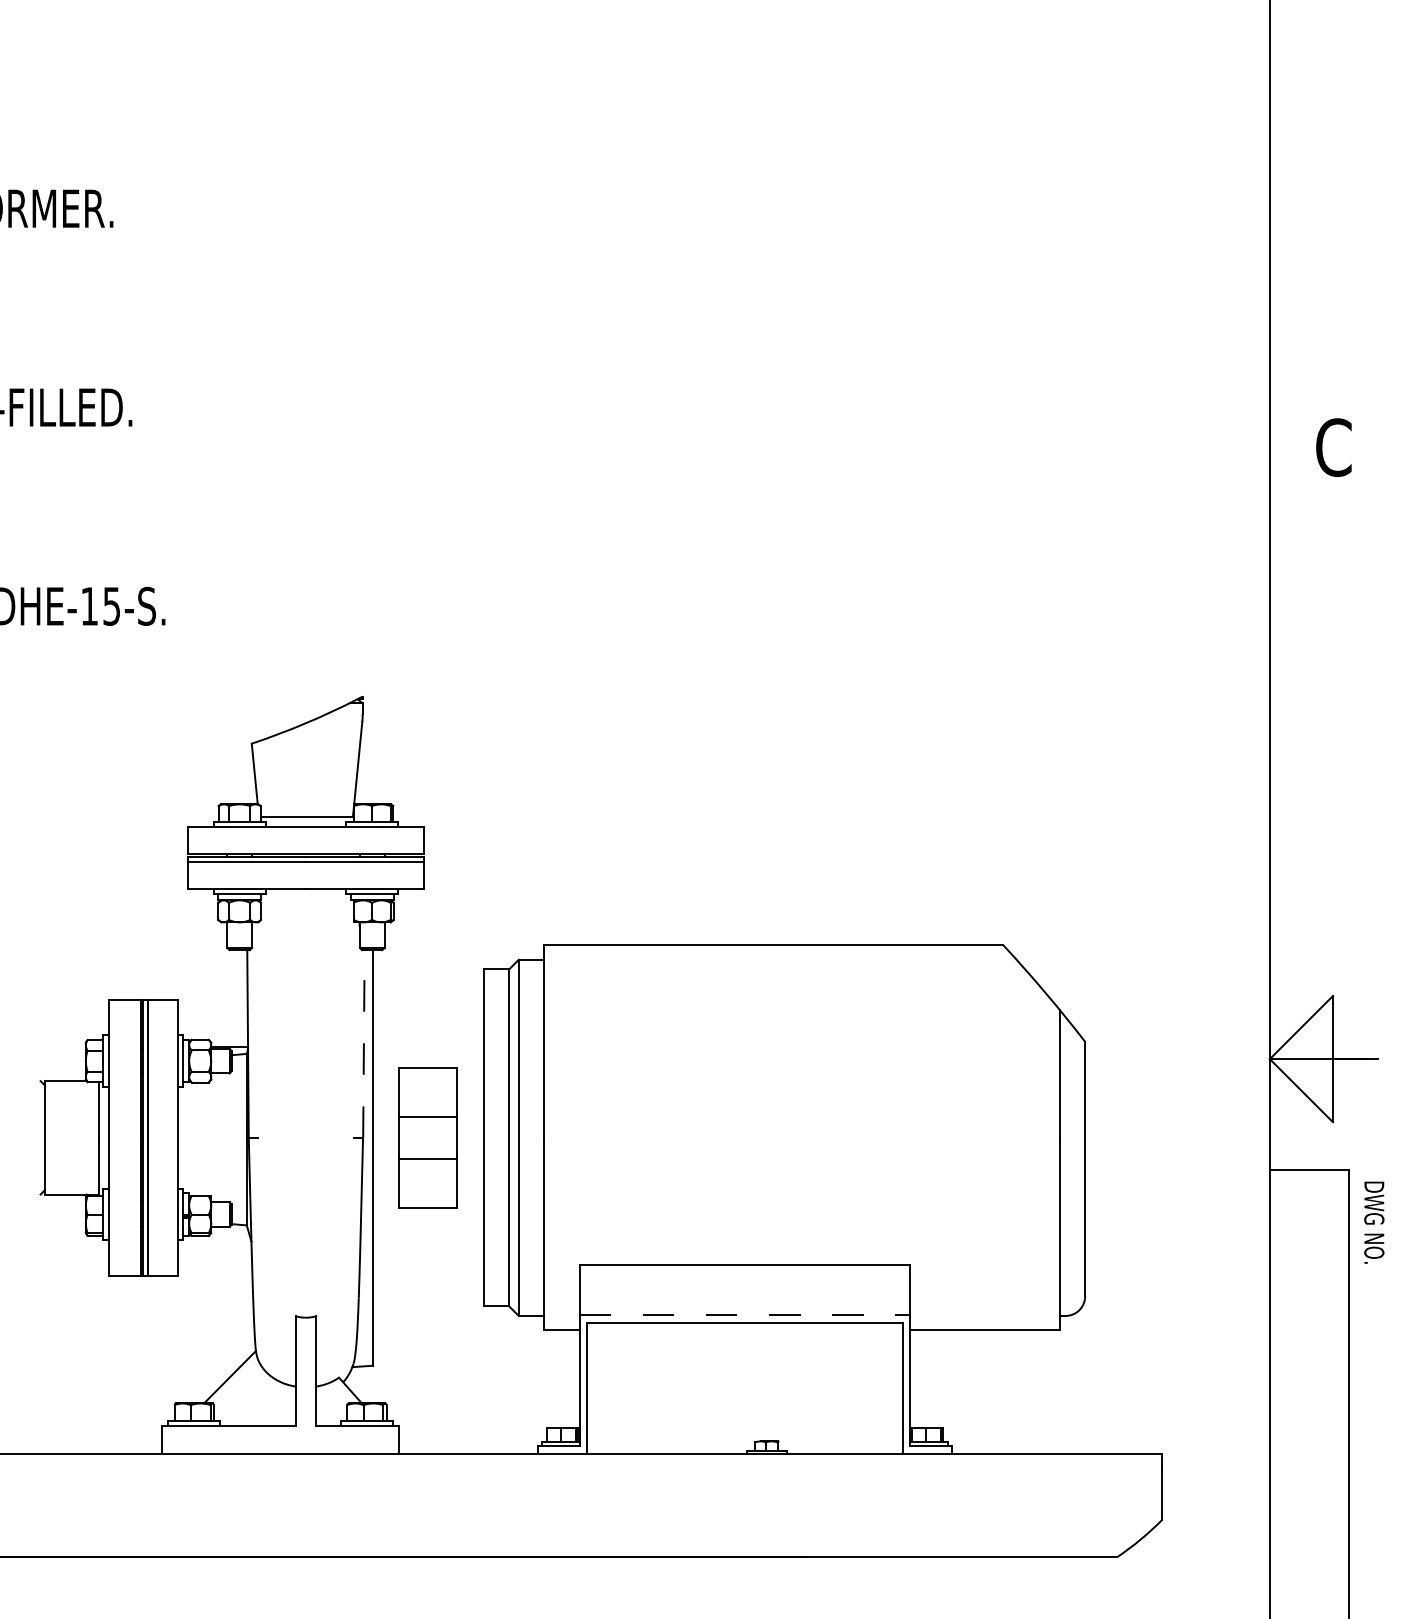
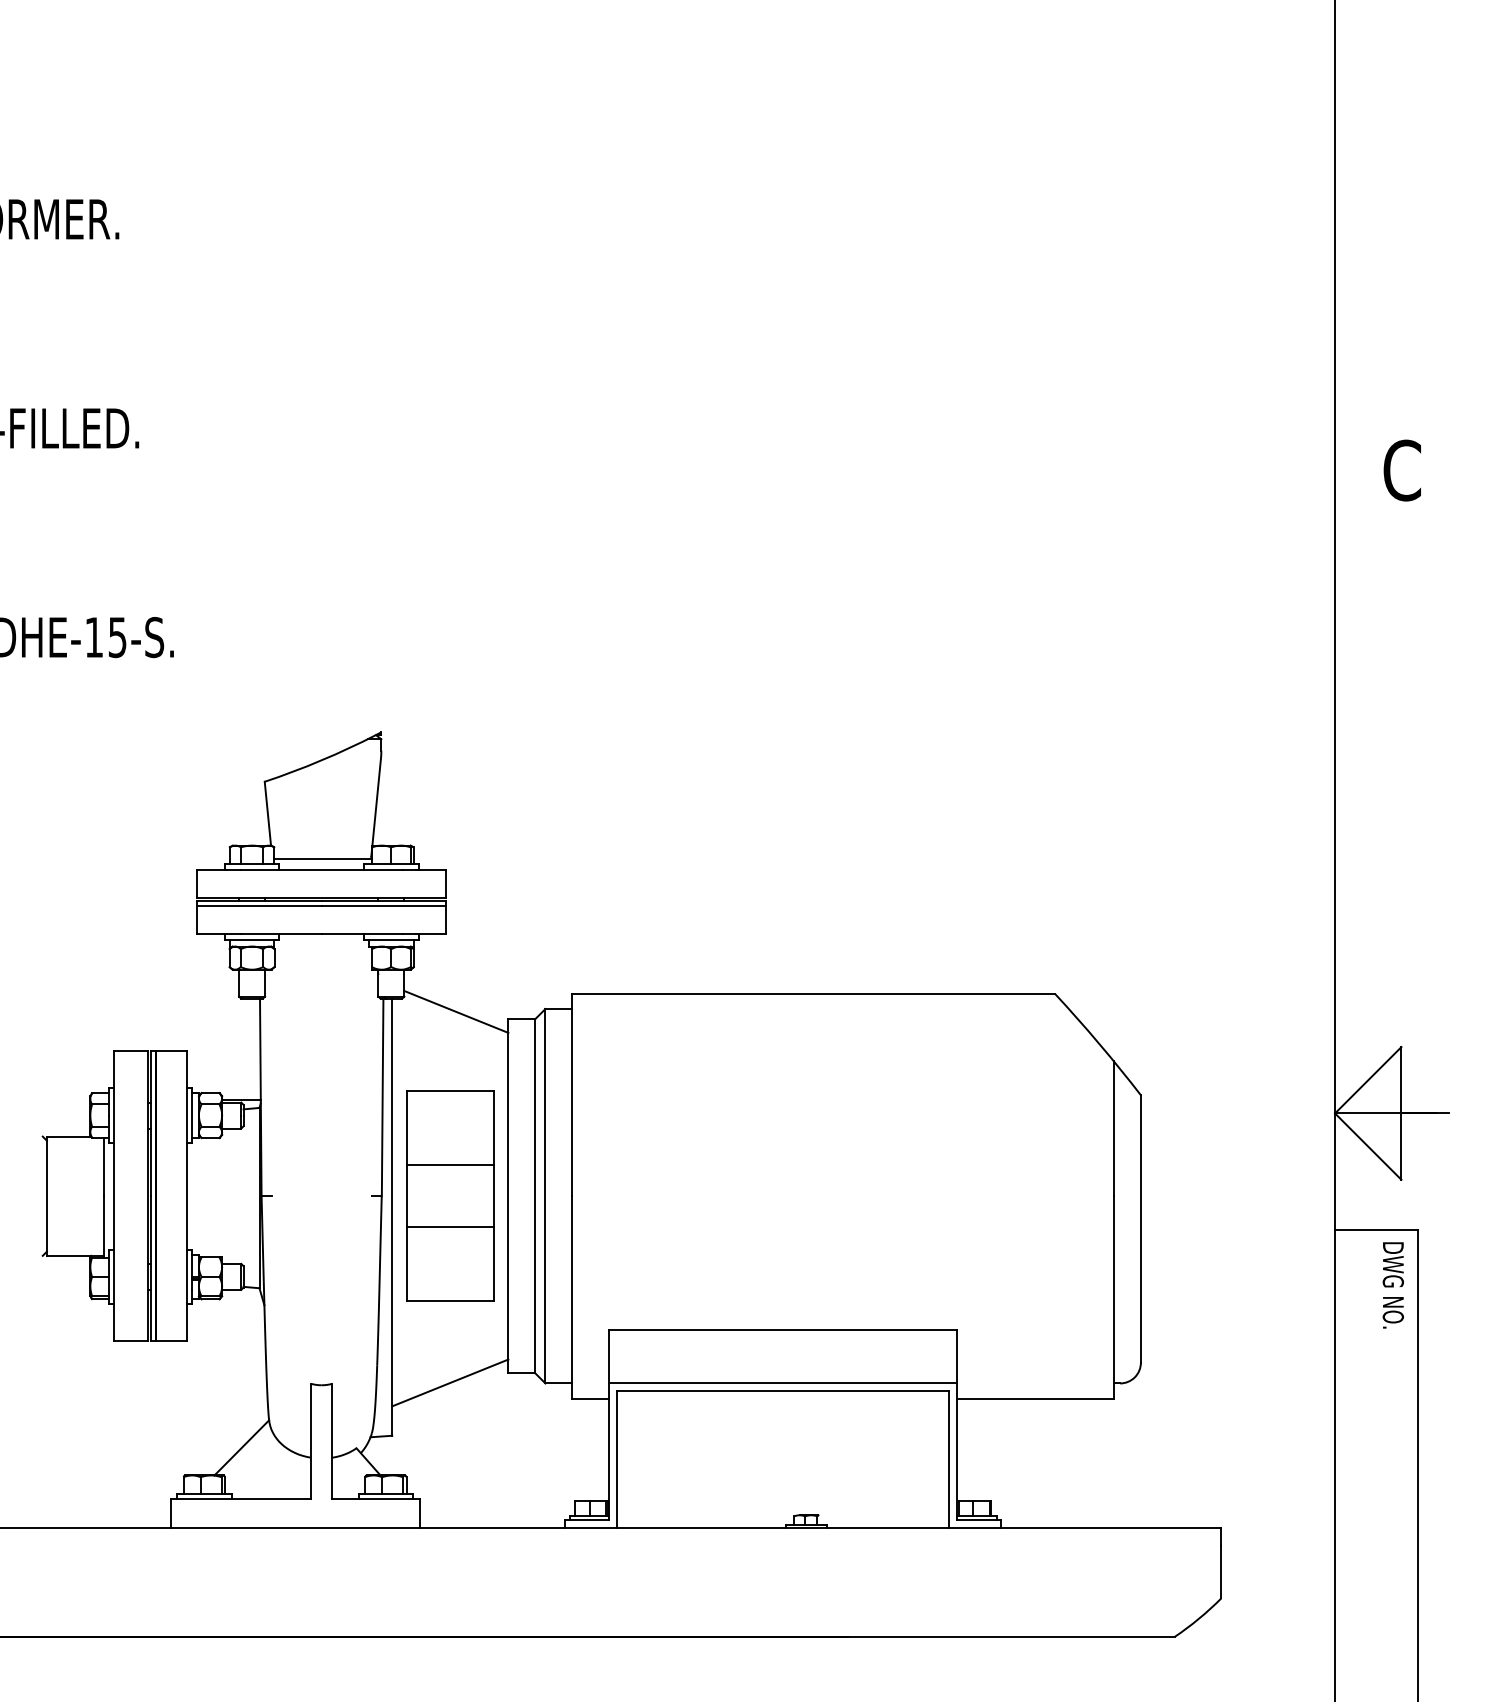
line: (433, 962) -> (455, 1011), added
line: (363, 1044) -> (382, 1098), dashed -> solid
part: (428, 1137) -> (450, 1195), size x1.43
text: (1374, 1222) -> (1393, 1285), moved
line: (428, 1315) -> (450, 1382), added
line: (745, 1315) -> (783, 1382), dashed -> solid

